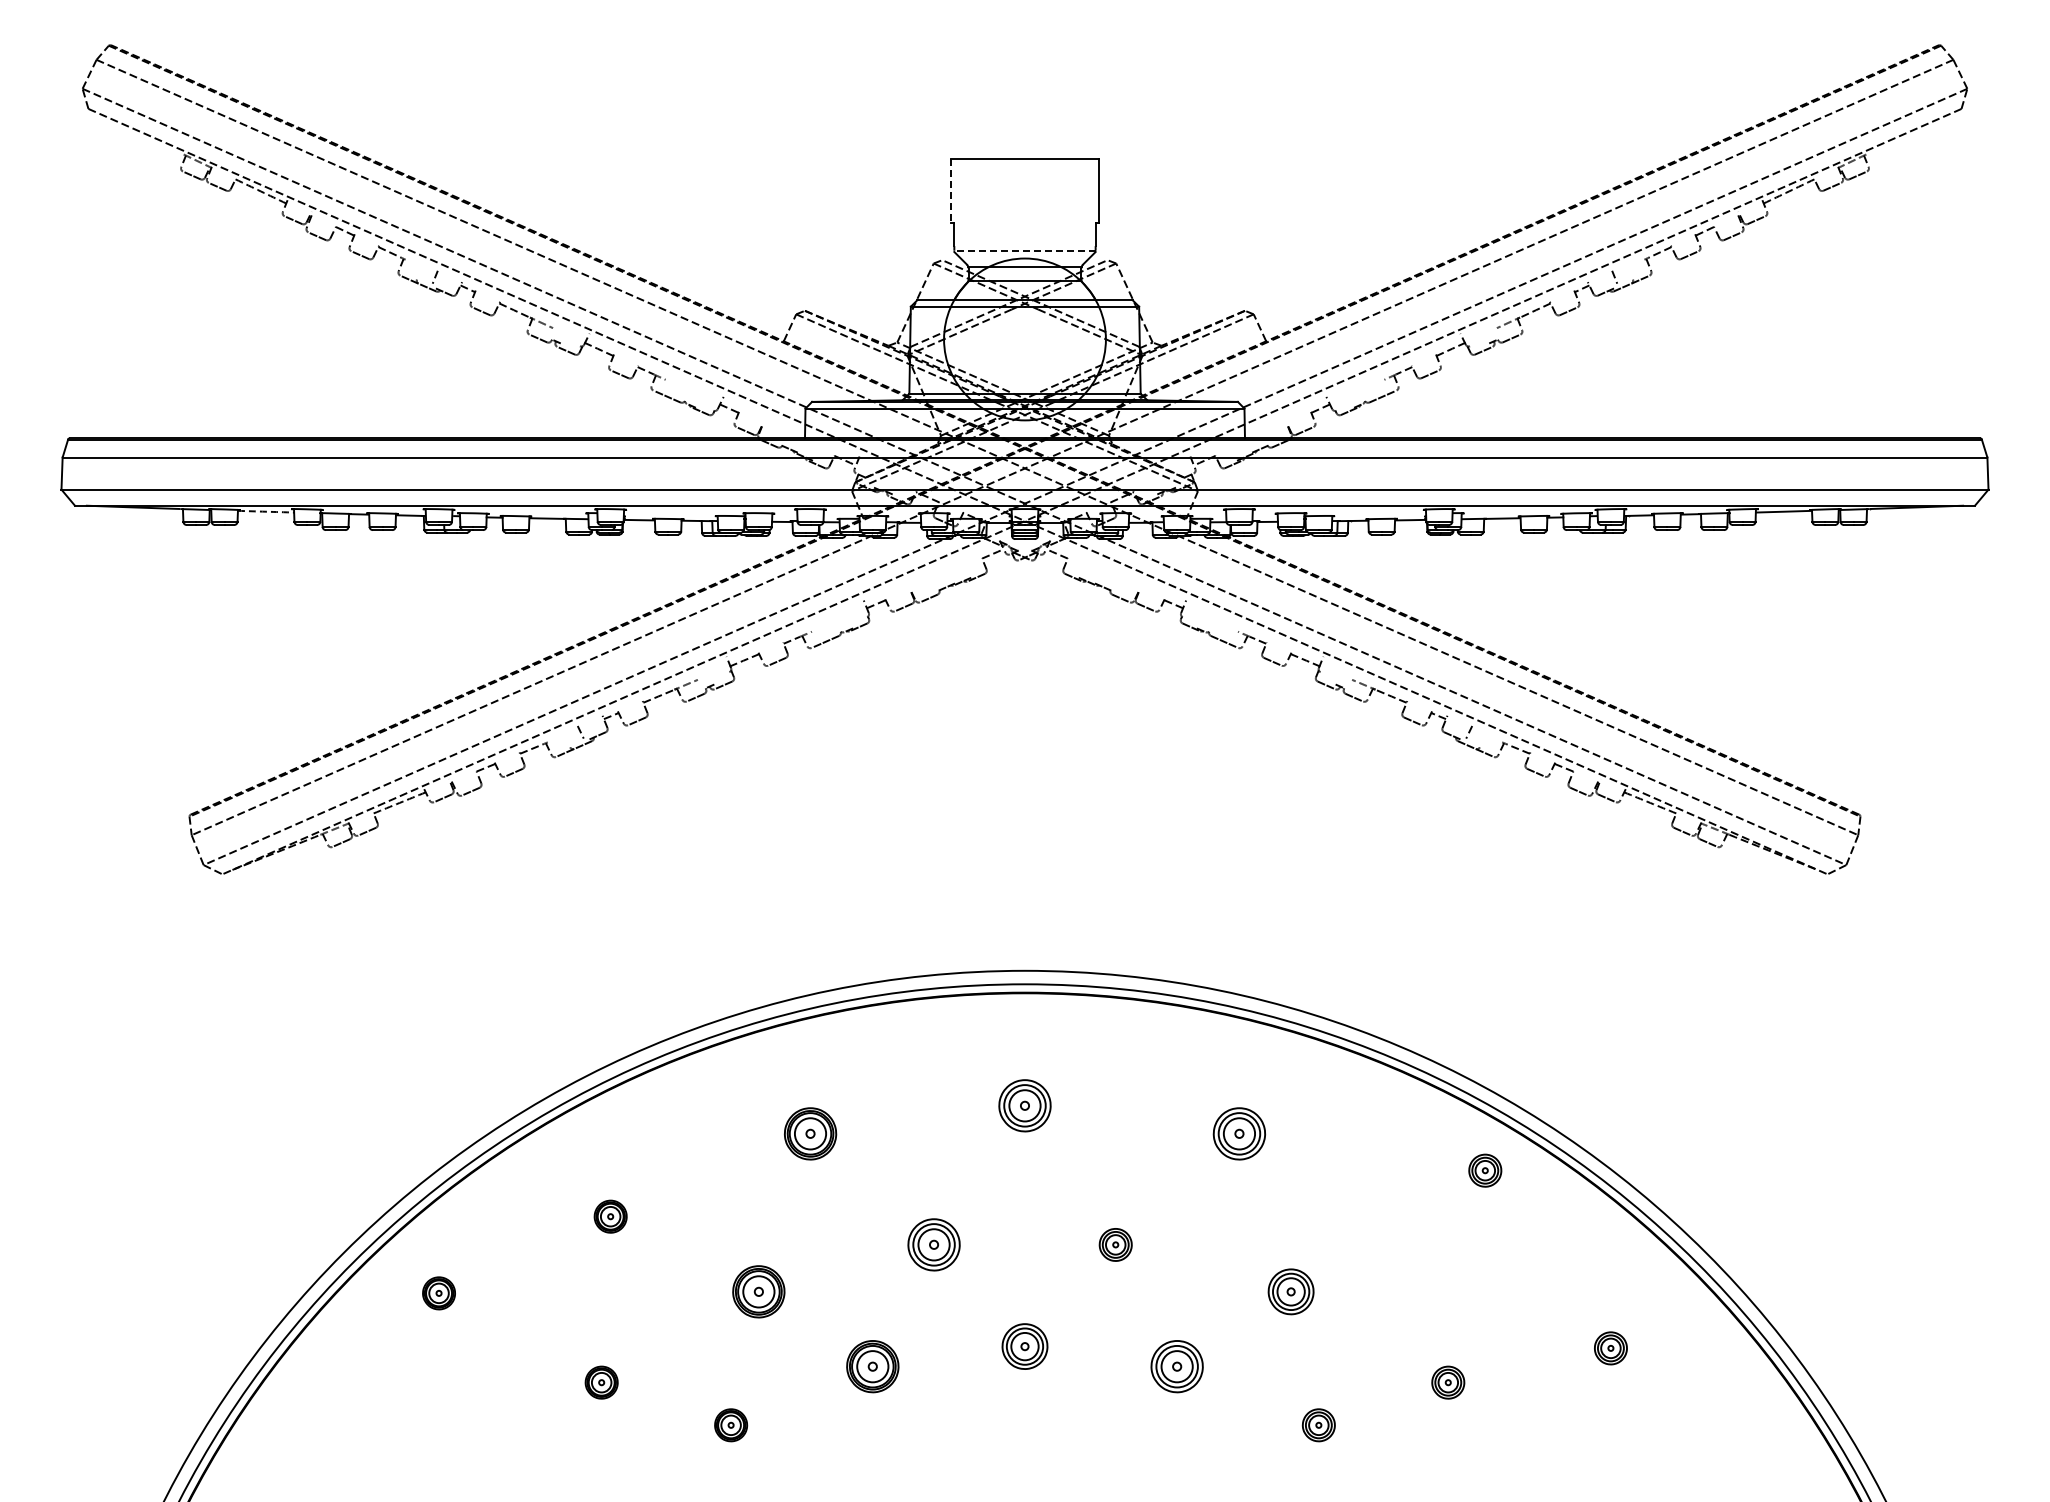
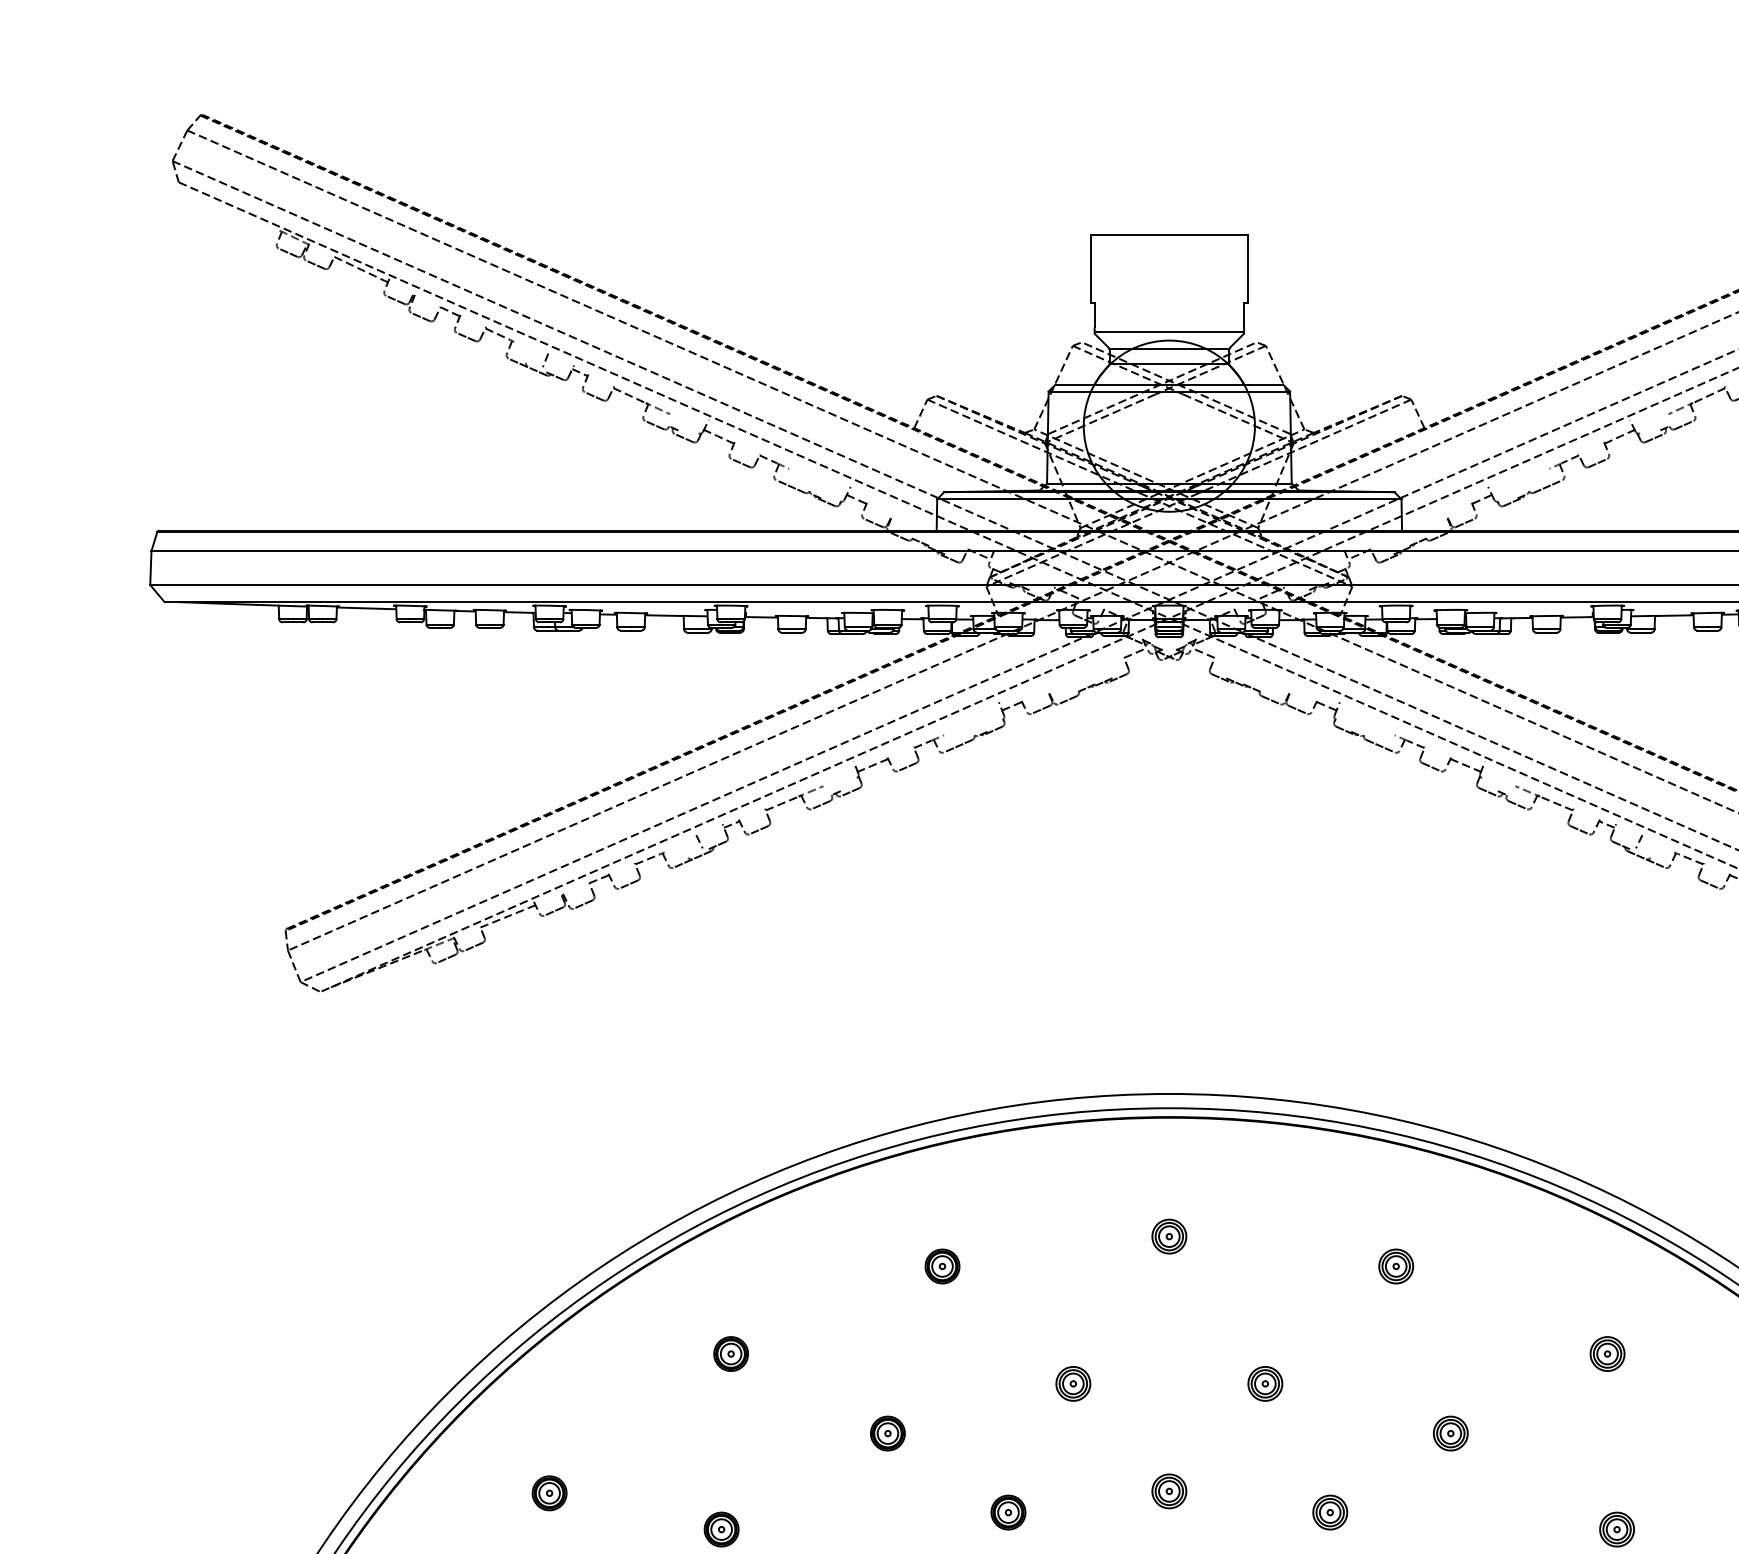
line: (951, 191) -> (1091, 269), dashed -> solid
line: (1024, 250) -> (1168, 332), dashed -> solid
arc: (266, 511) -> (367, 608), dashed -> solid
part: (1024, 1105) -> (1168, 1236), size x0.62
part: (810, 1133) -> (942, 1266), size x0.62
part: (1239, 1133) -> (1396, 1266), size x0.62
part: (1485, 1170) -> (1607, 1353), moved
part: (934, 1244) -> (1073, 1383), size x0.62
part: (758, 1291) -> (887, 1433), size x0.62
part: (1290, 1291) -> (1450, 1433), size x0.71
part: (438, 1293) -> (549, 1493), moved
part: (1024, 1346) -> (1168, 1491), size x0.71
part: (872, 1366) -> (1008, 1512), size x0.62
part: (1176, 1366) -> (1329, 1512), size x0.62

